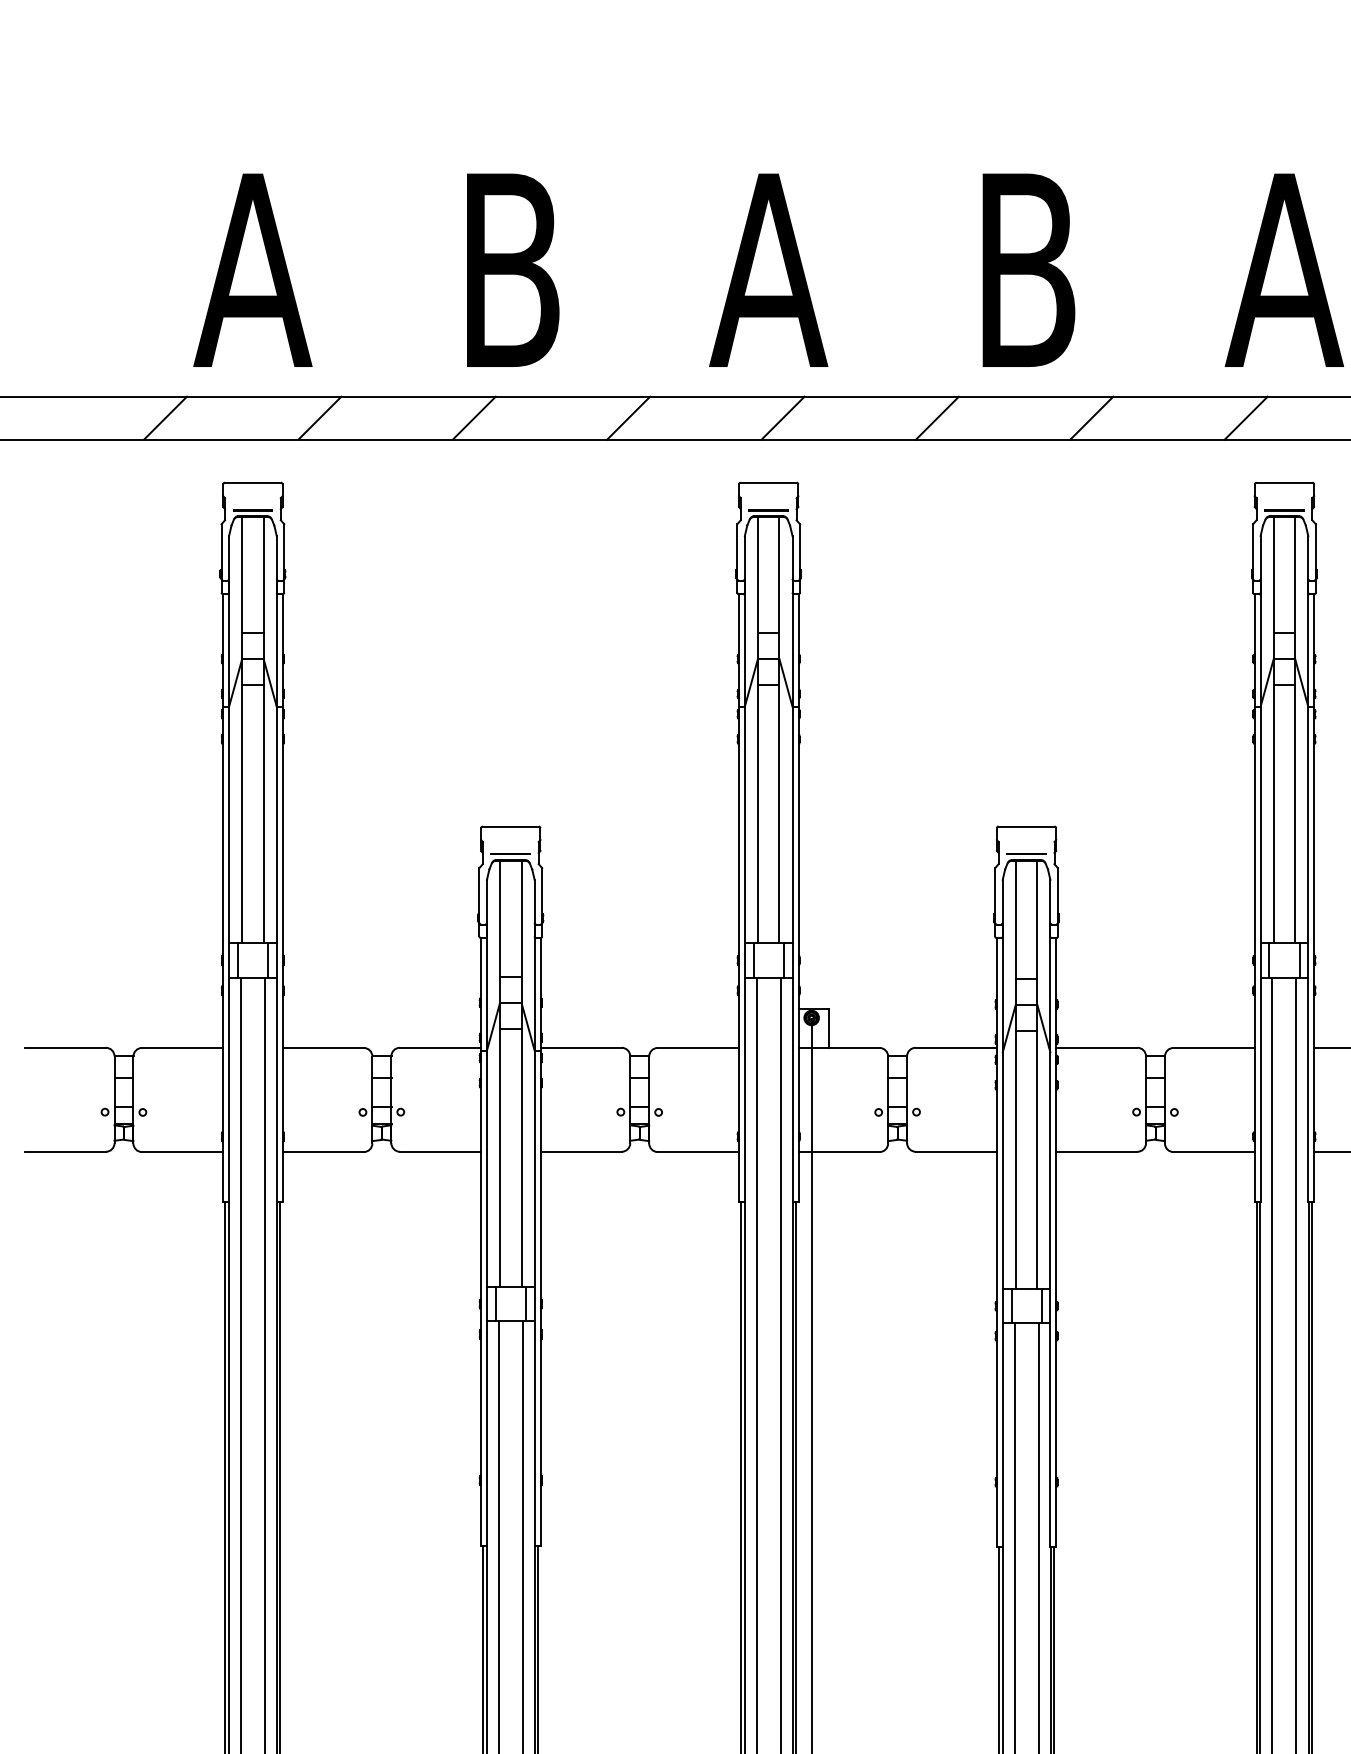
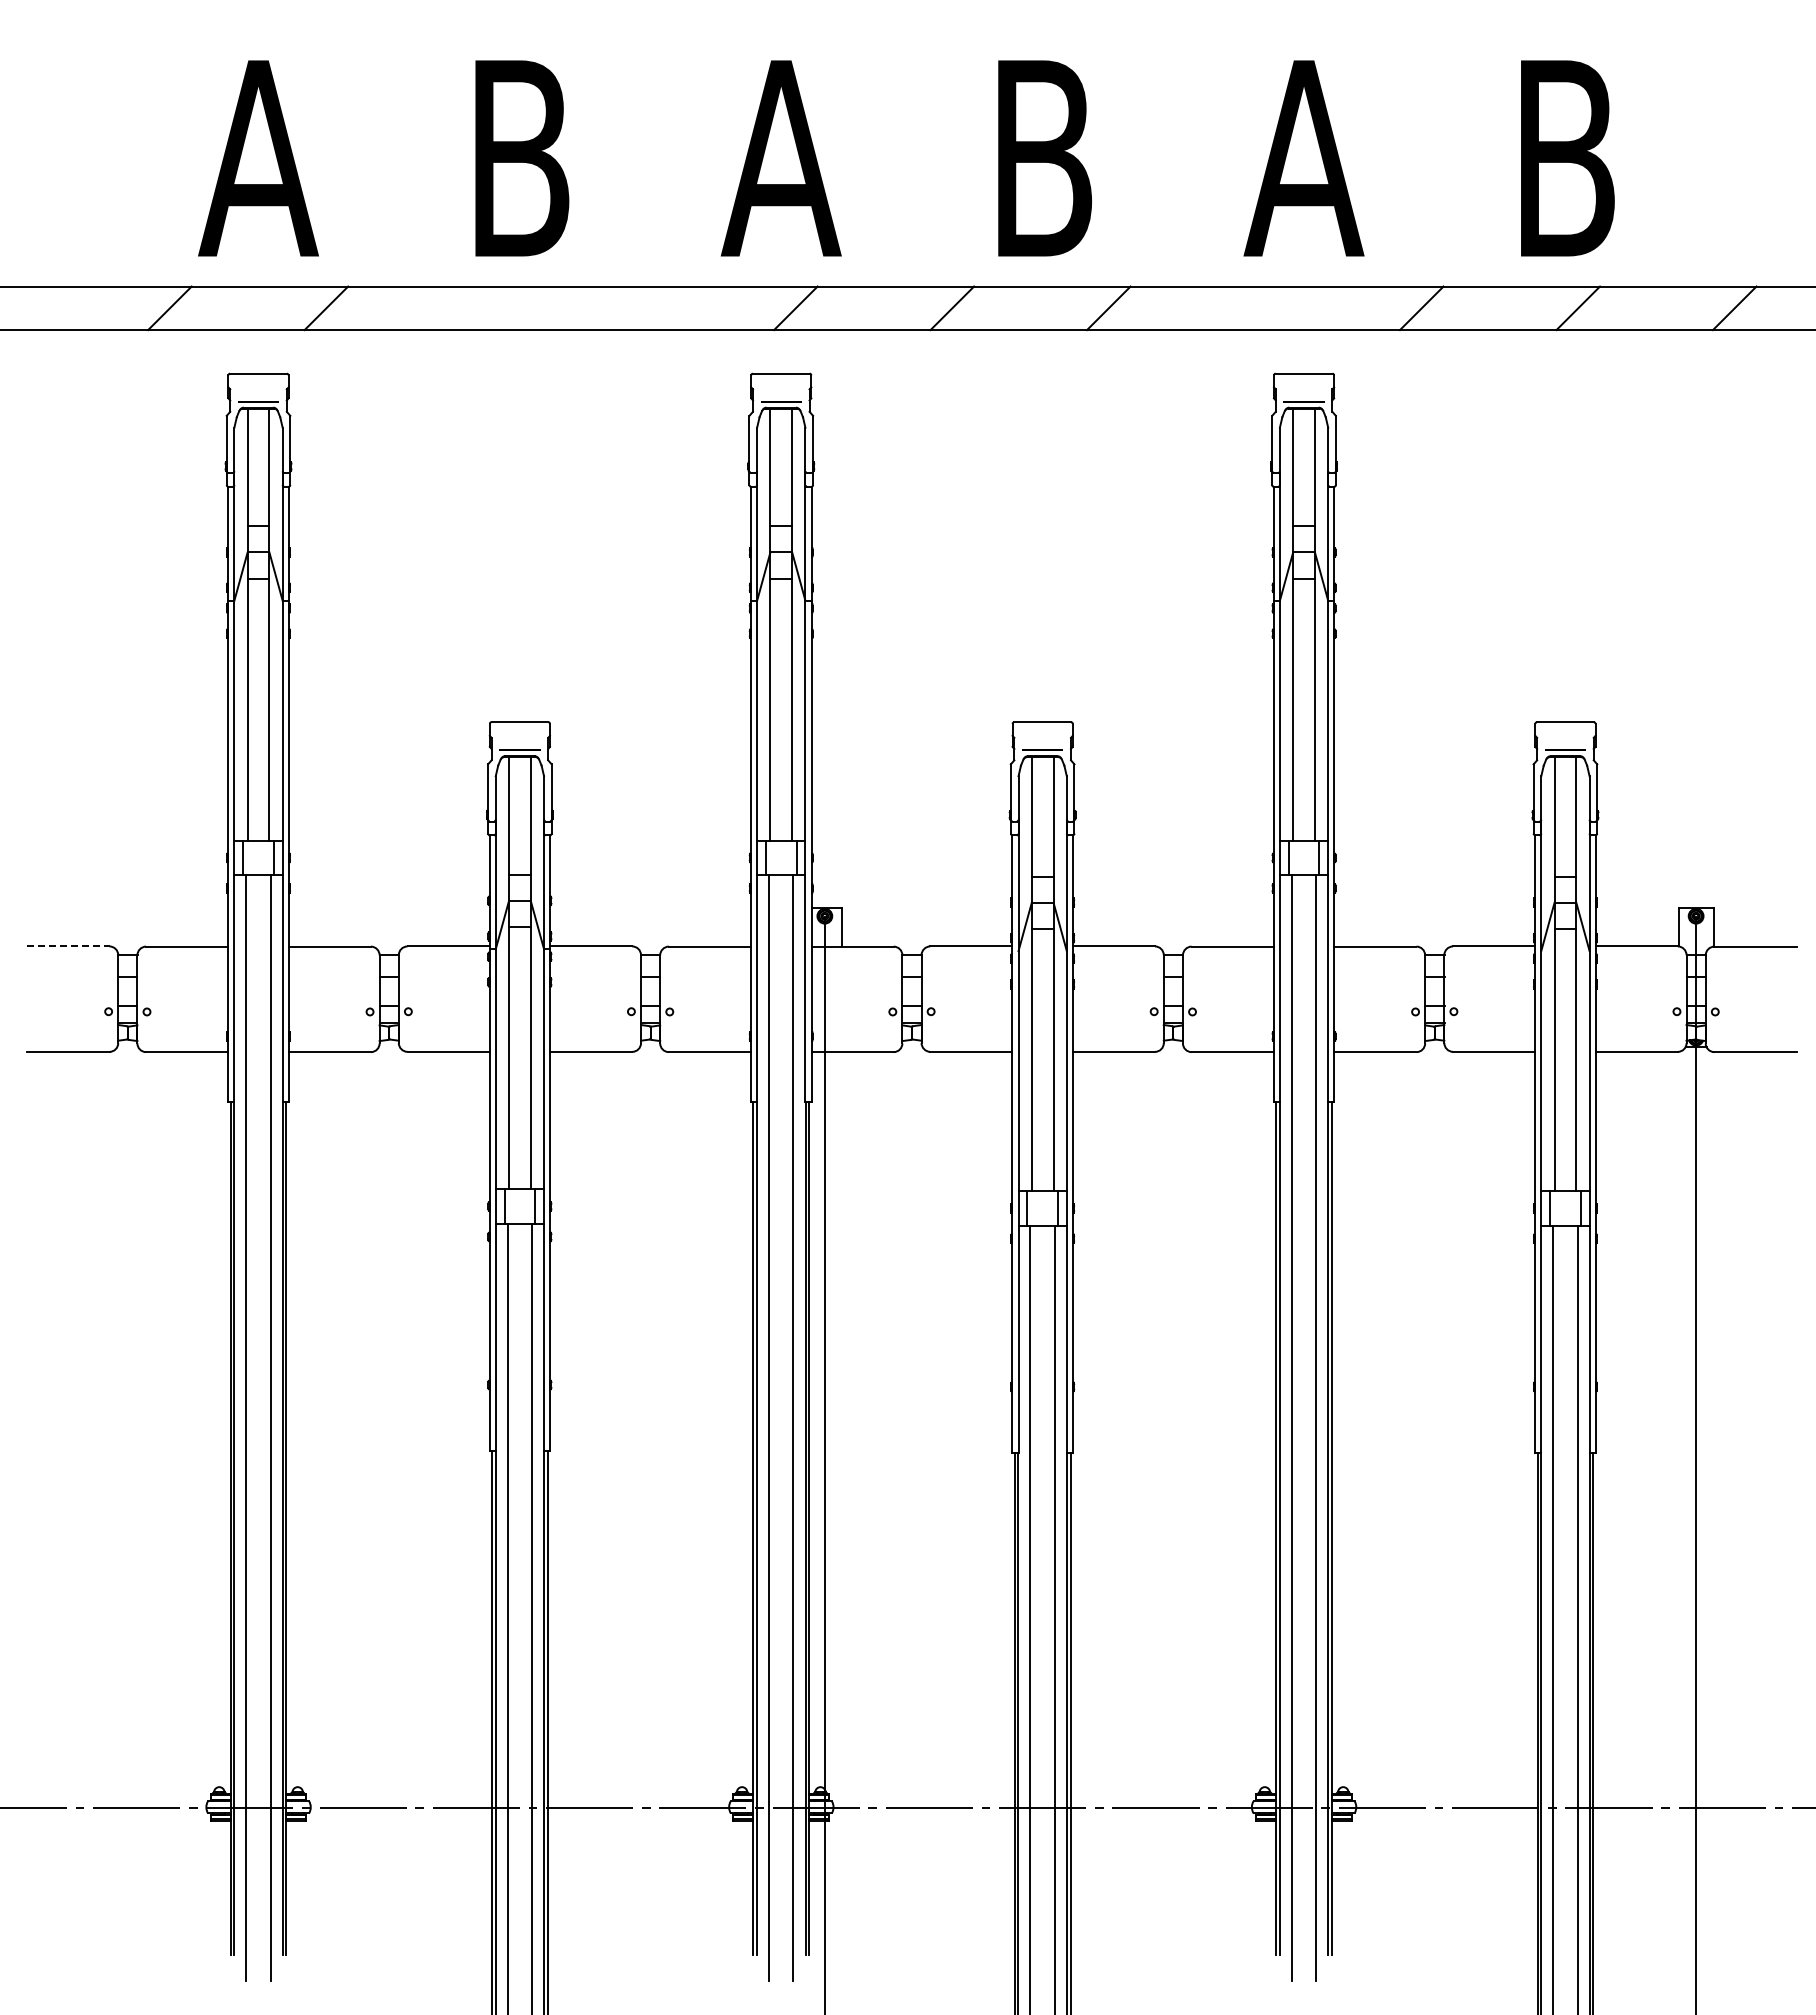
line: (473, 418) -> (482, 308), removed
line: (628, 418) -> (639, 308), removed
line: (1246, 418) -> (1265, 308), removed
line: (66, 1047) -> (69, 946), solid -> dashed

